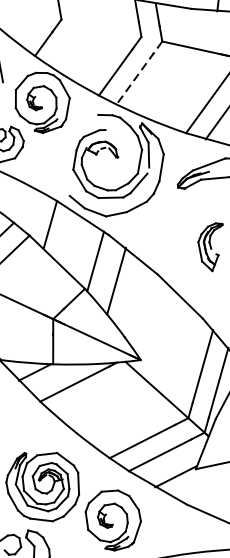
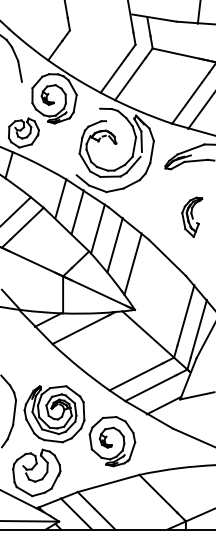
line: (138, 73) -> (133, 74), dashed -> solid
line: (70, 240) -> (77, 211), added
line: (137, 303) -> (132, 263), added

